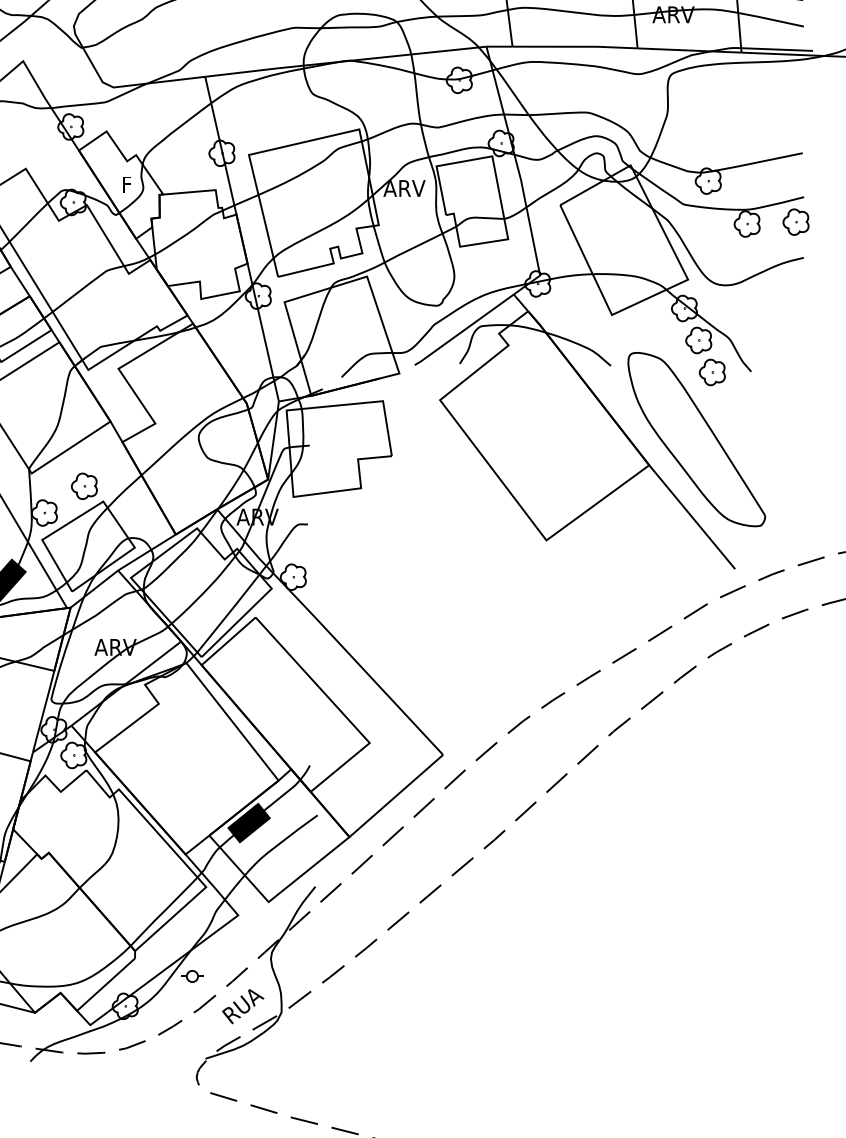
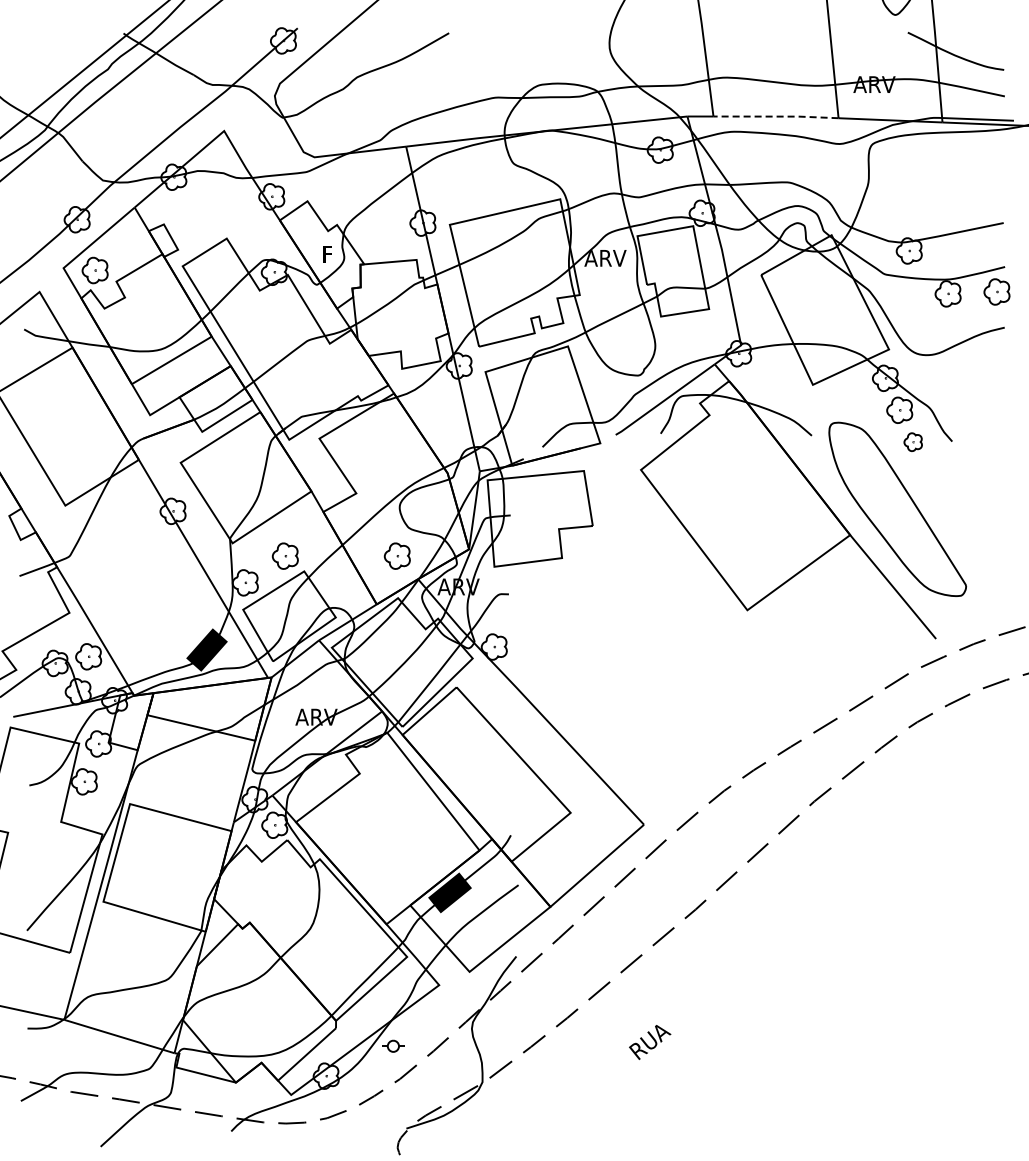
line: (575, 46) -> (776, 116), solid -> dashed
part: (711, 371) -> (912, 441), size x0.7
part: (195, 485) -> (396, 555), added
text: (243, 1006) -> (650, 1042), moved

